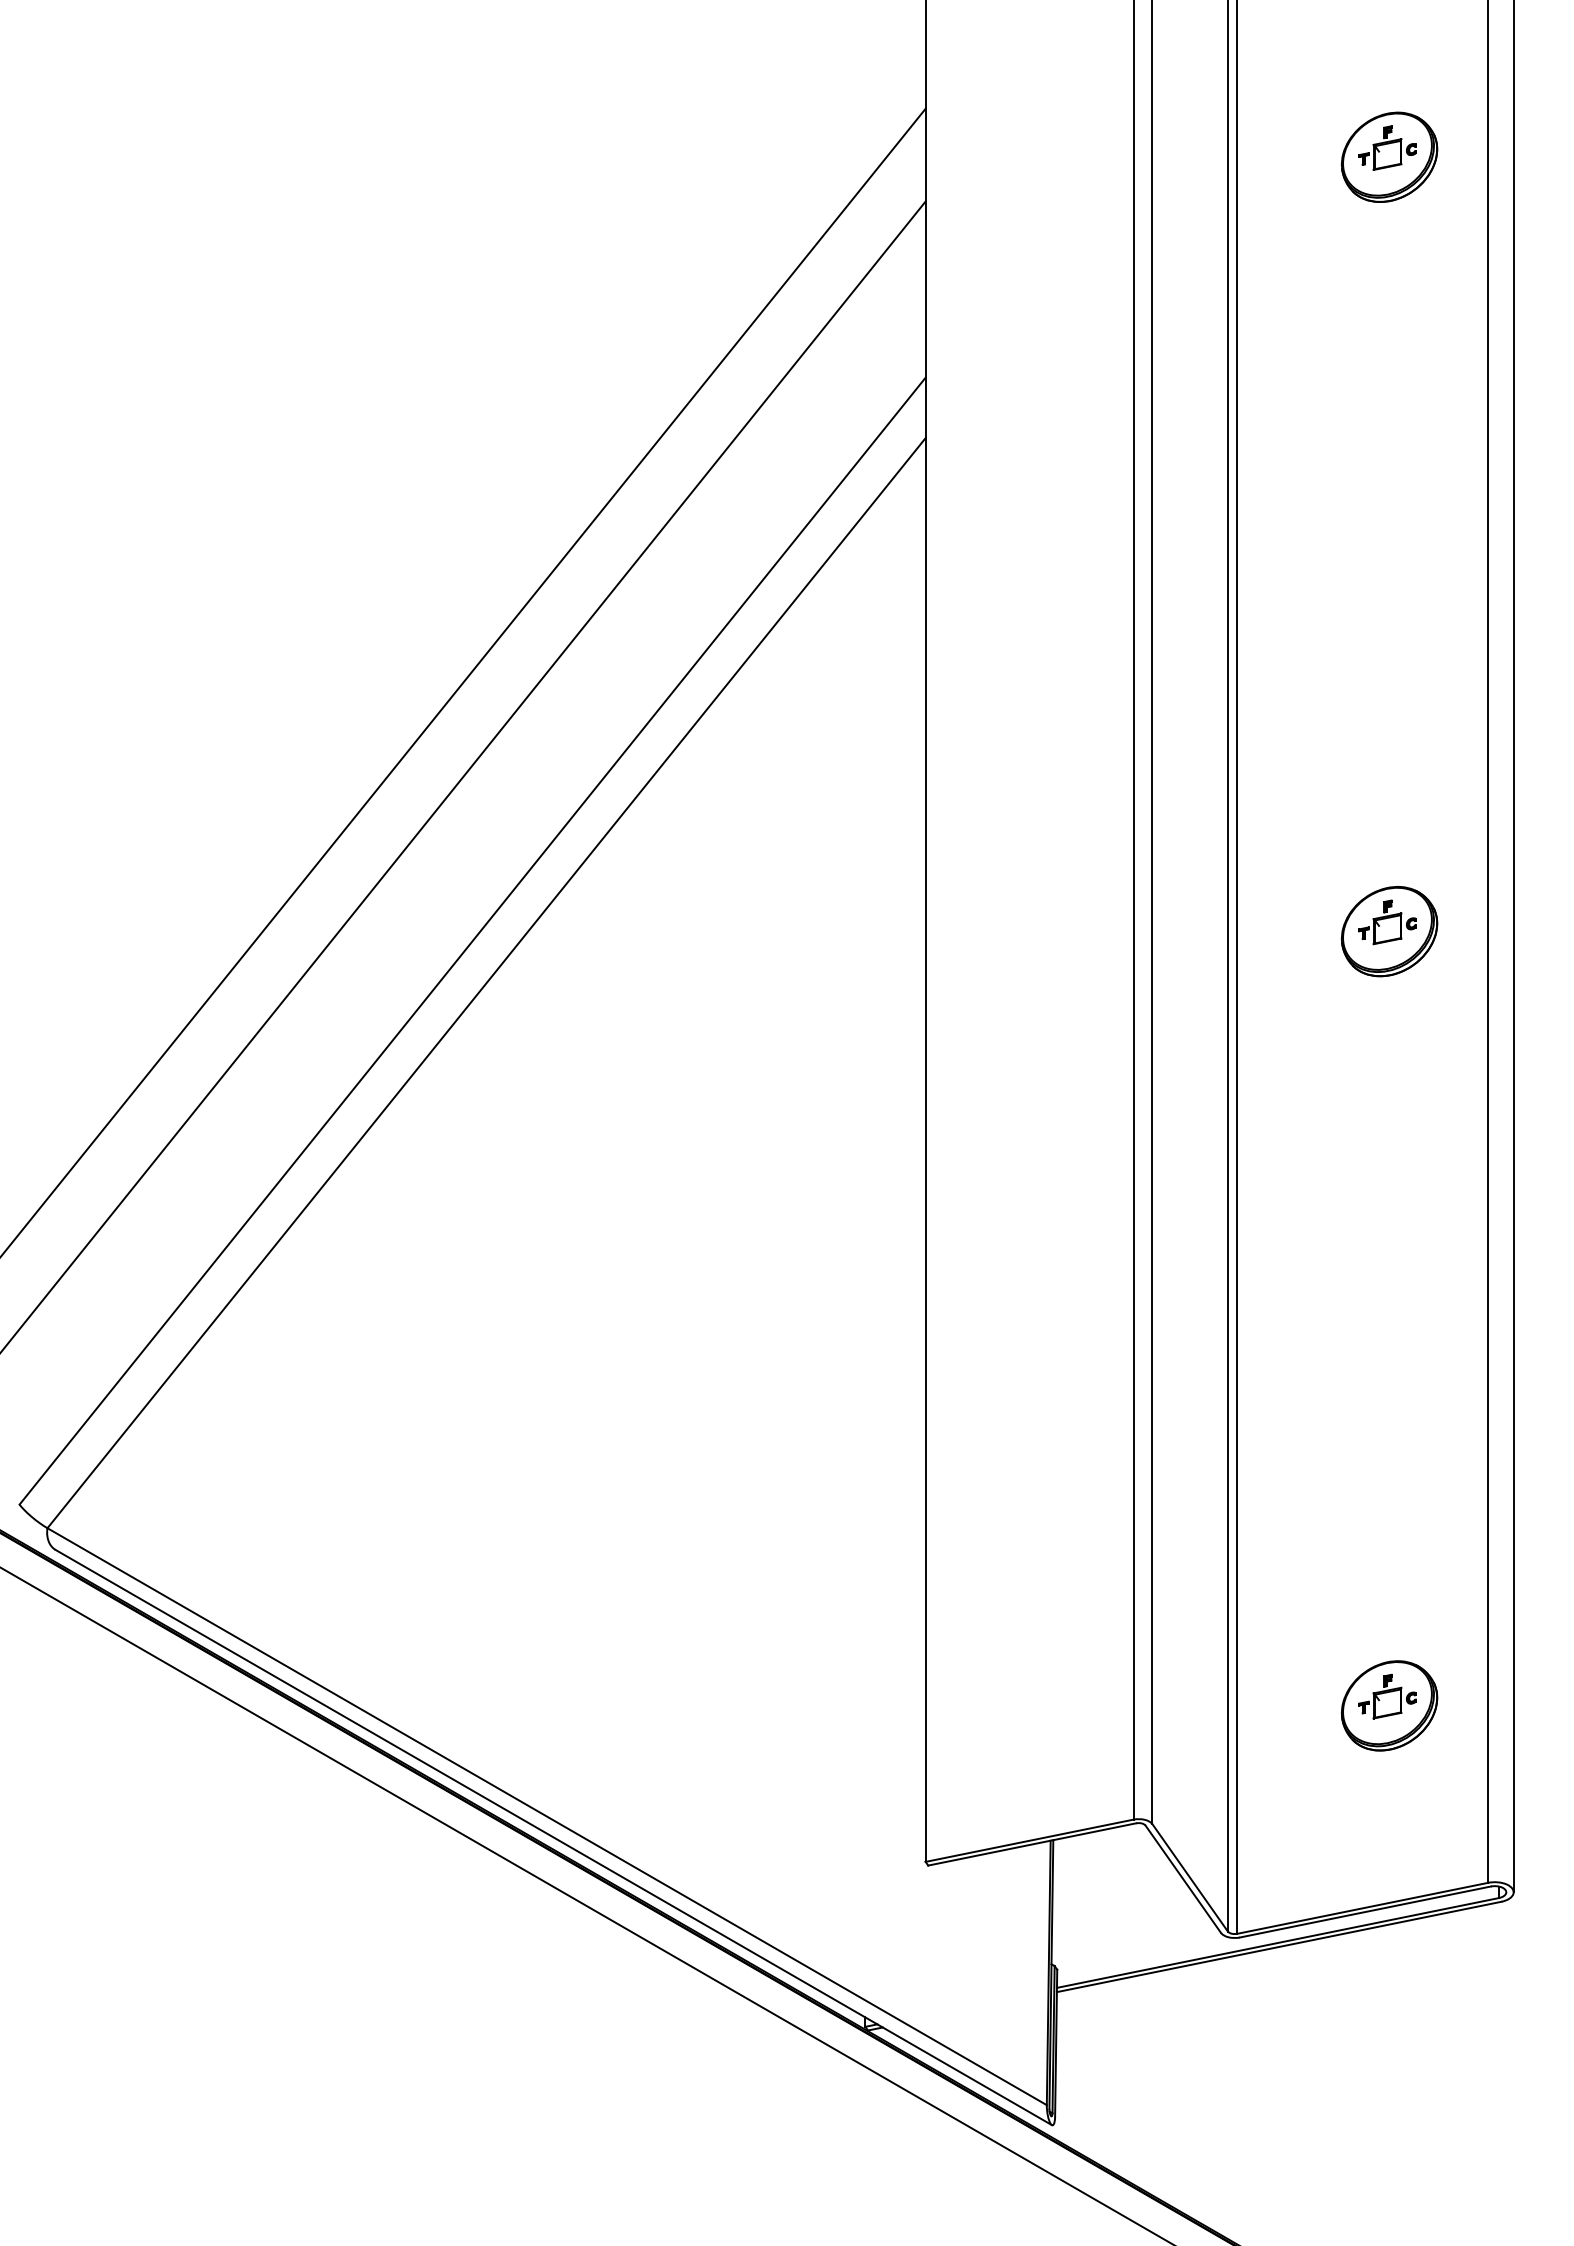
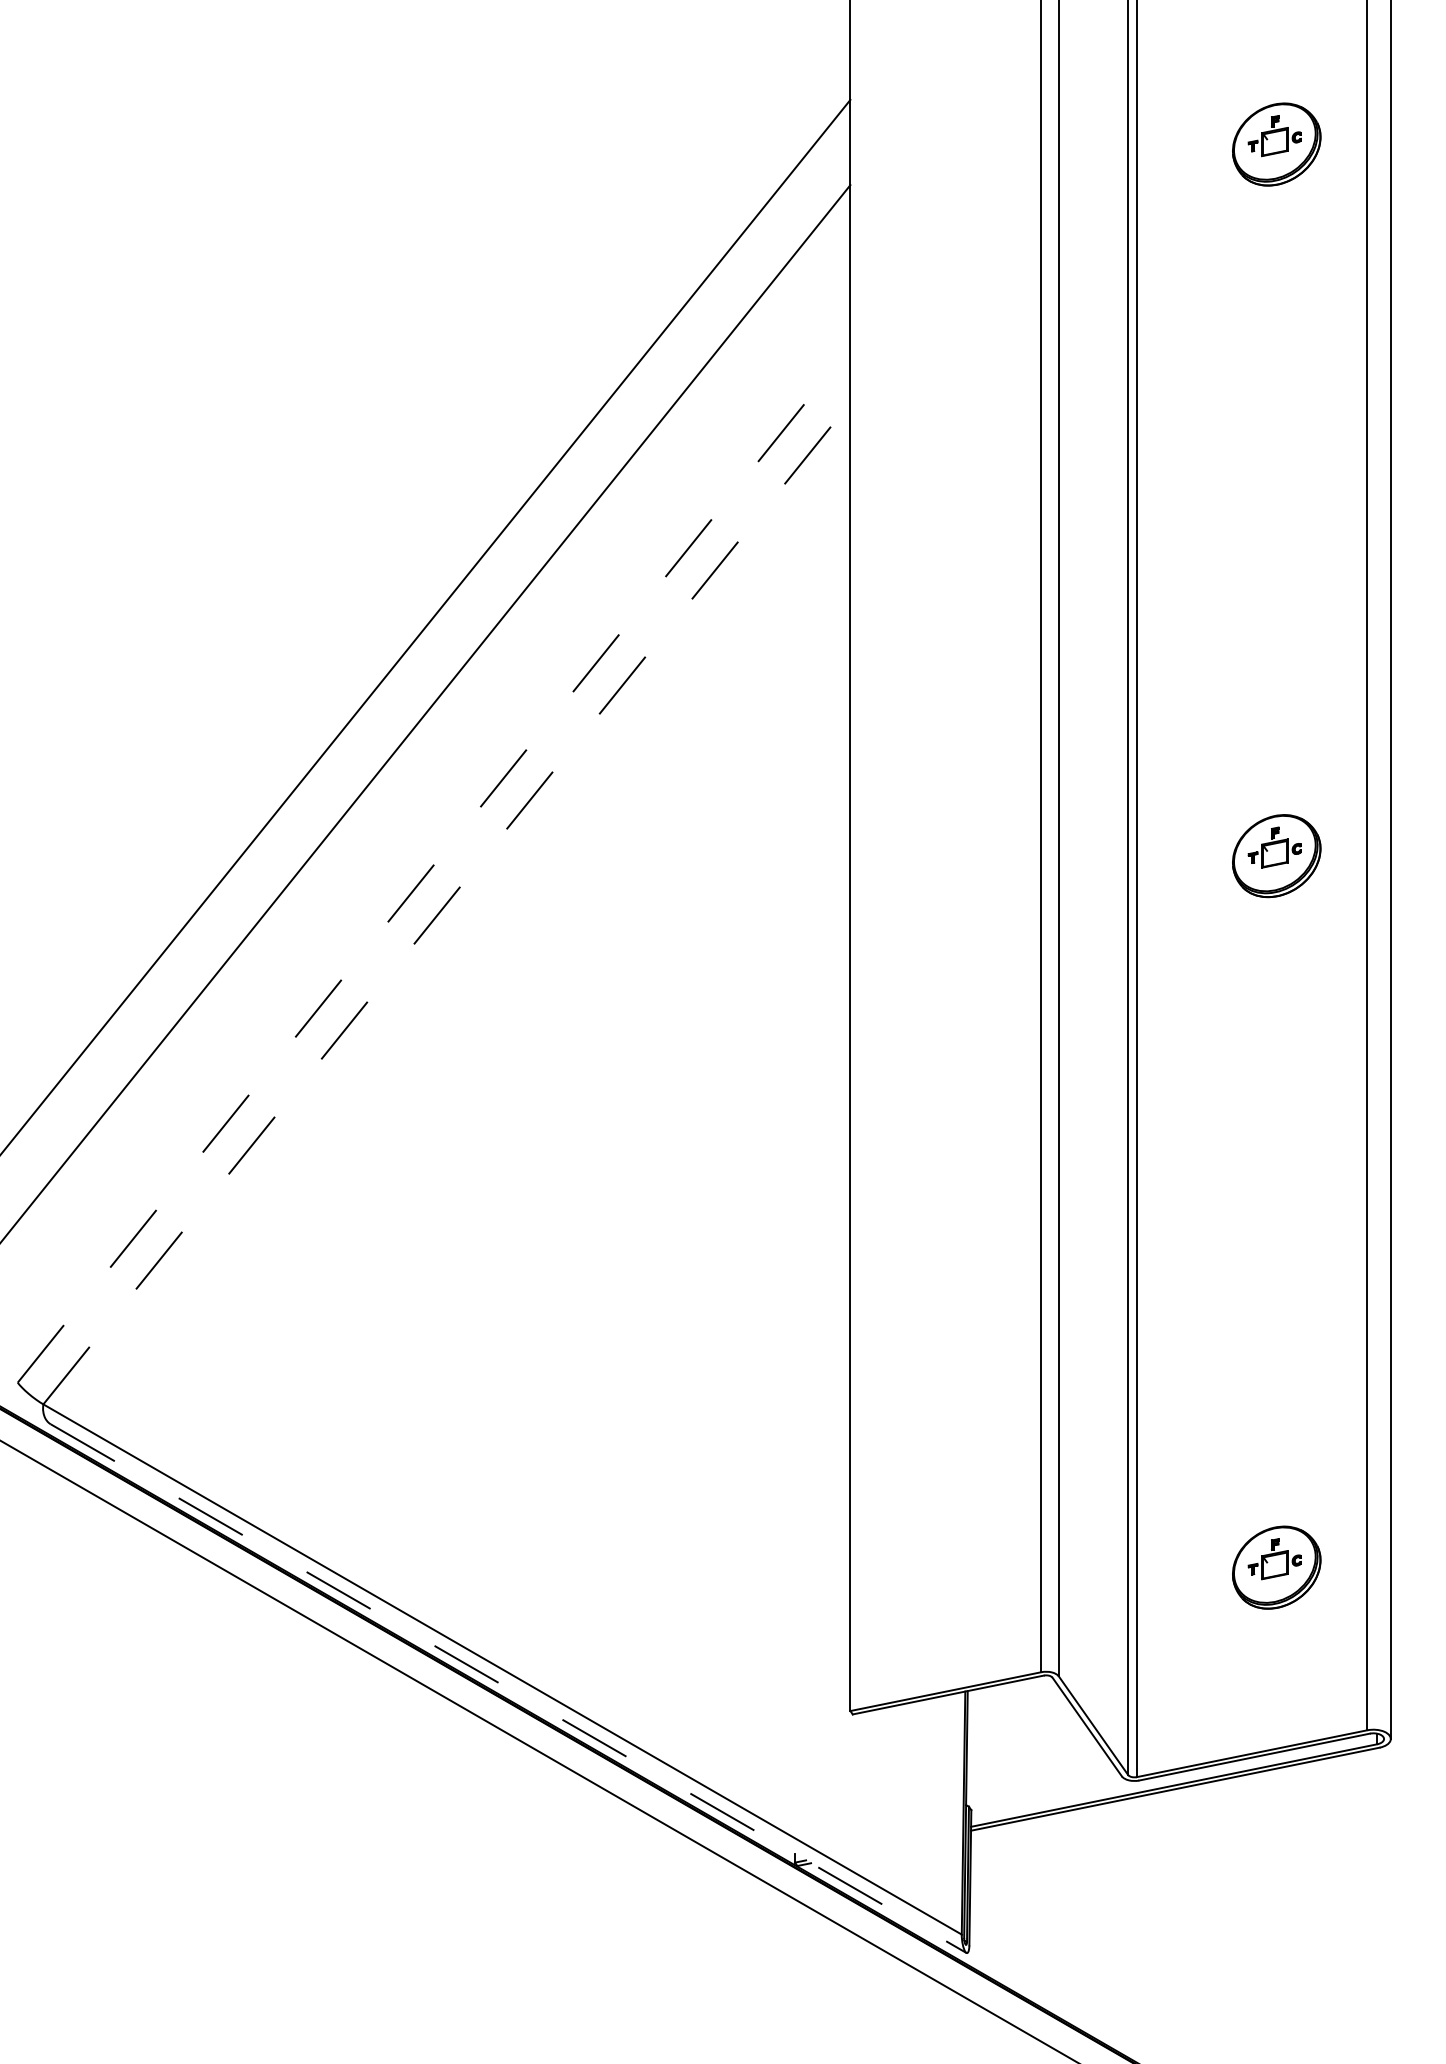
line: (472, 940) -> (433, 864), solid -> dashed
line: (486, 983) -> (446, 903), solid -> dashed
line: (554, 1837) -> (509, 1688), solid -> dashed

